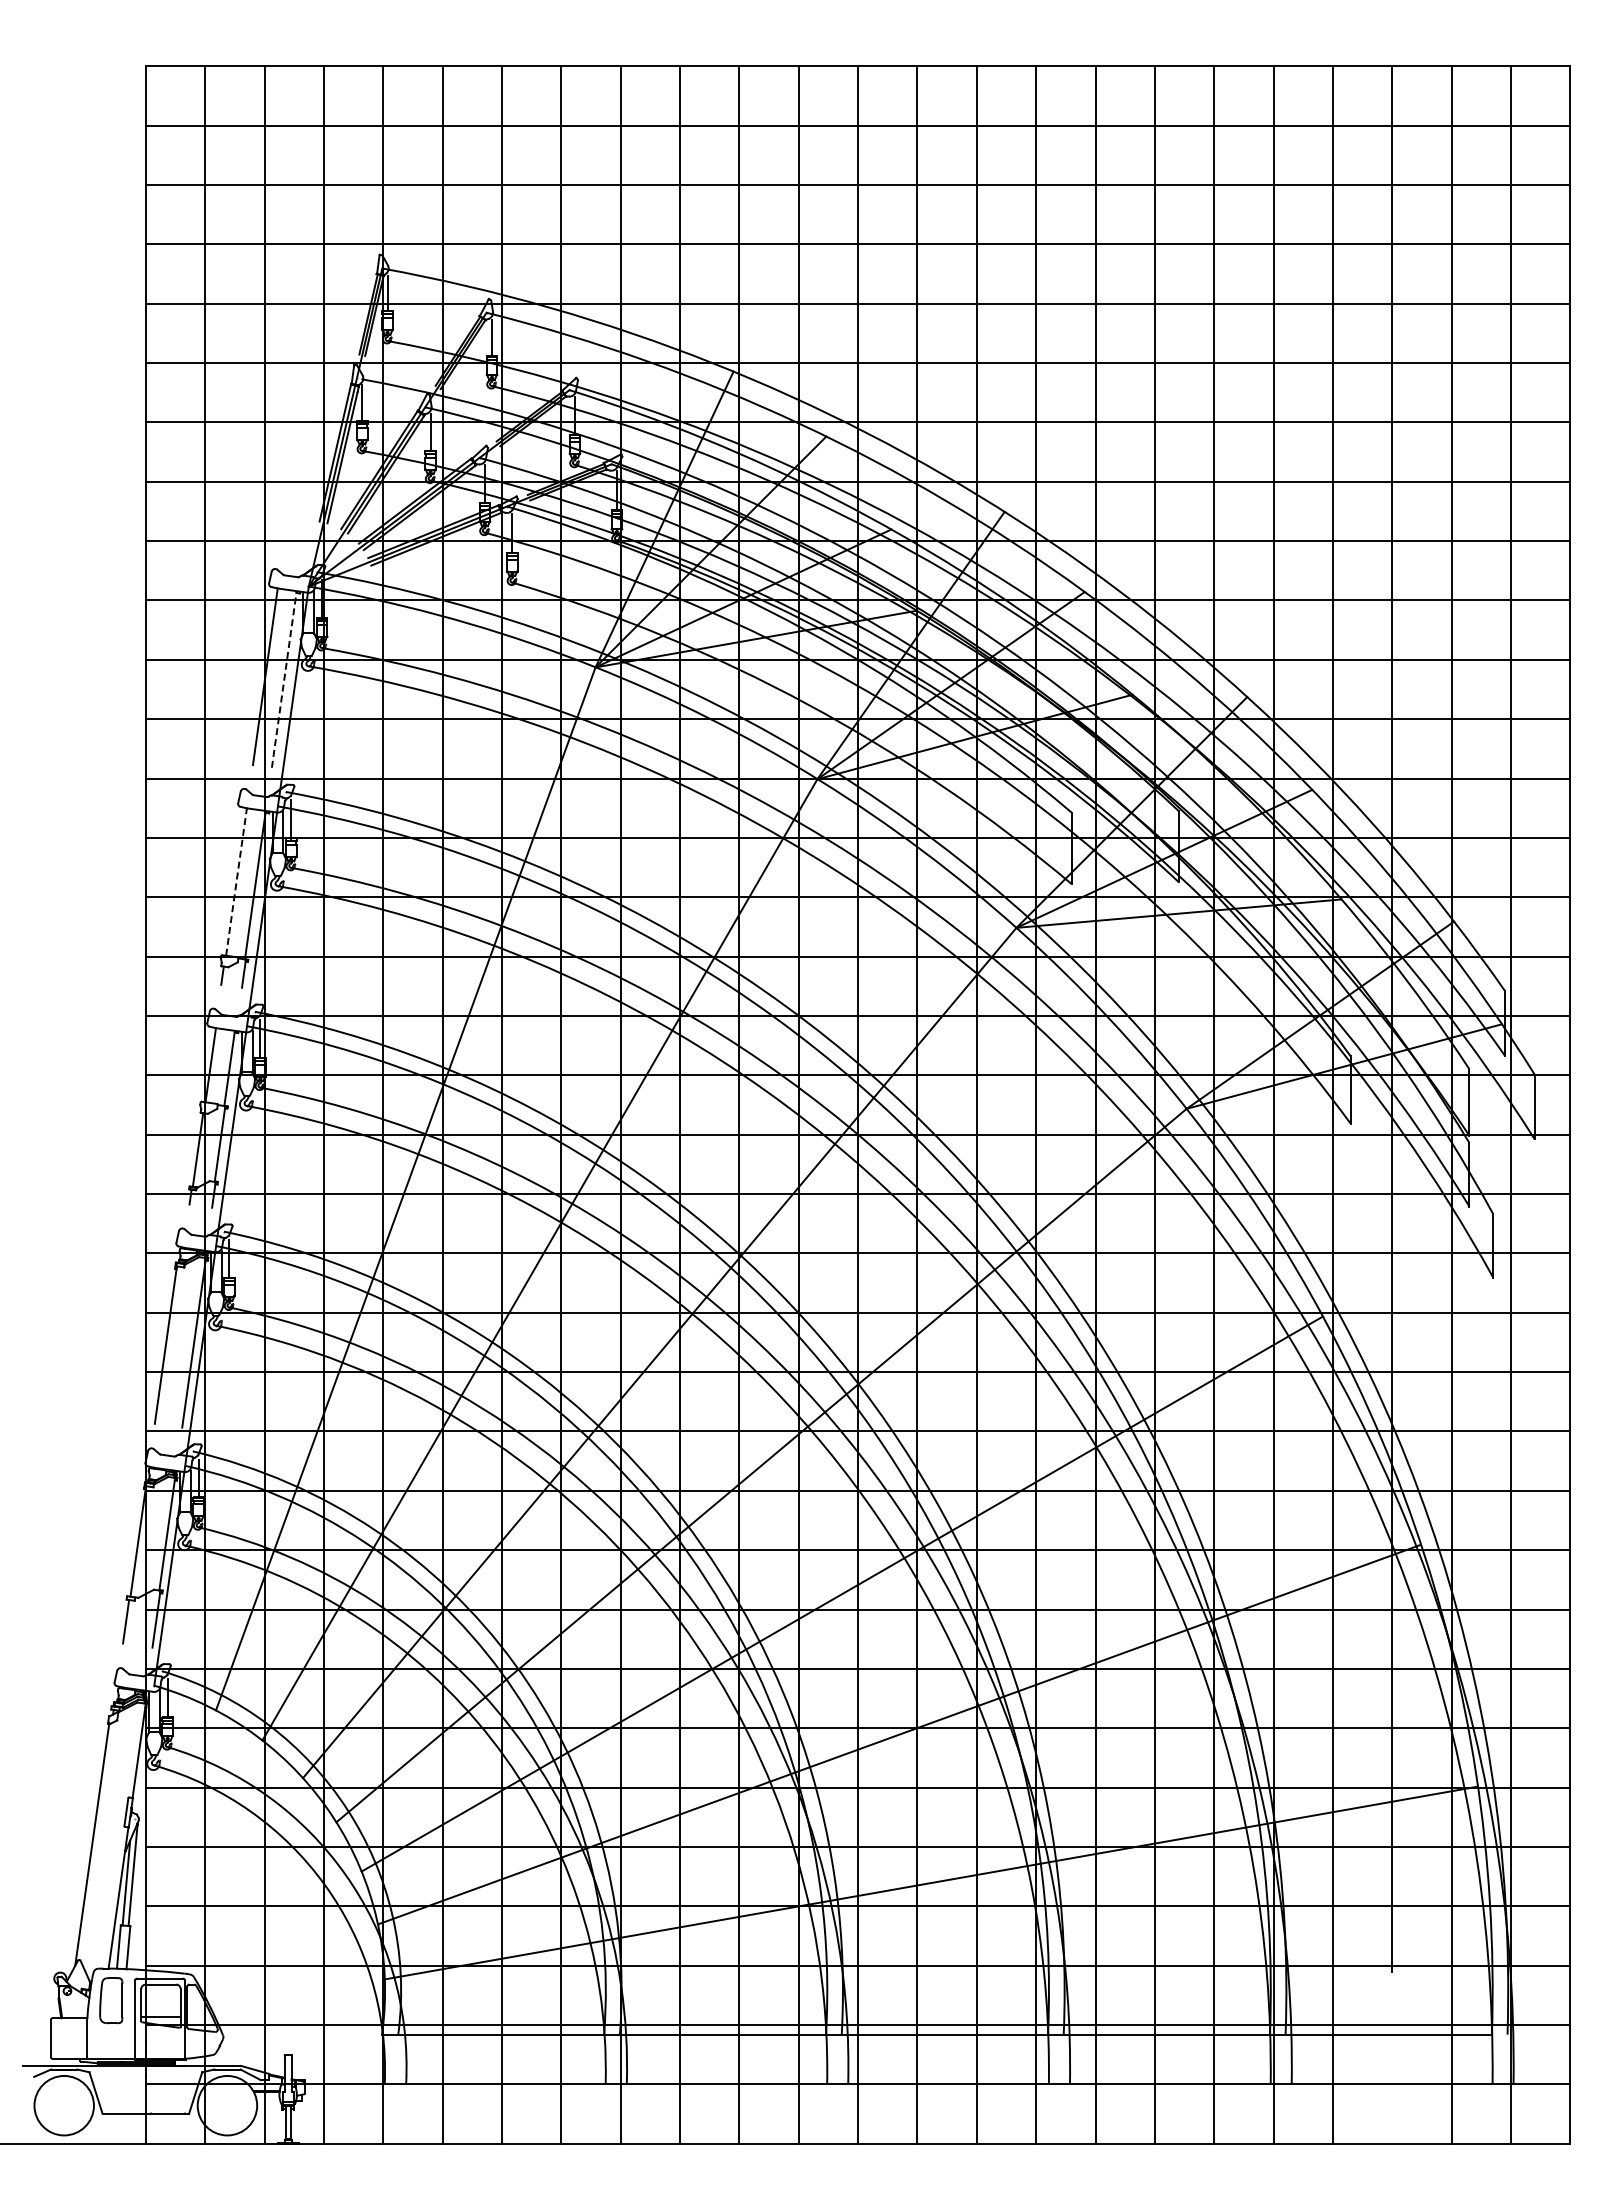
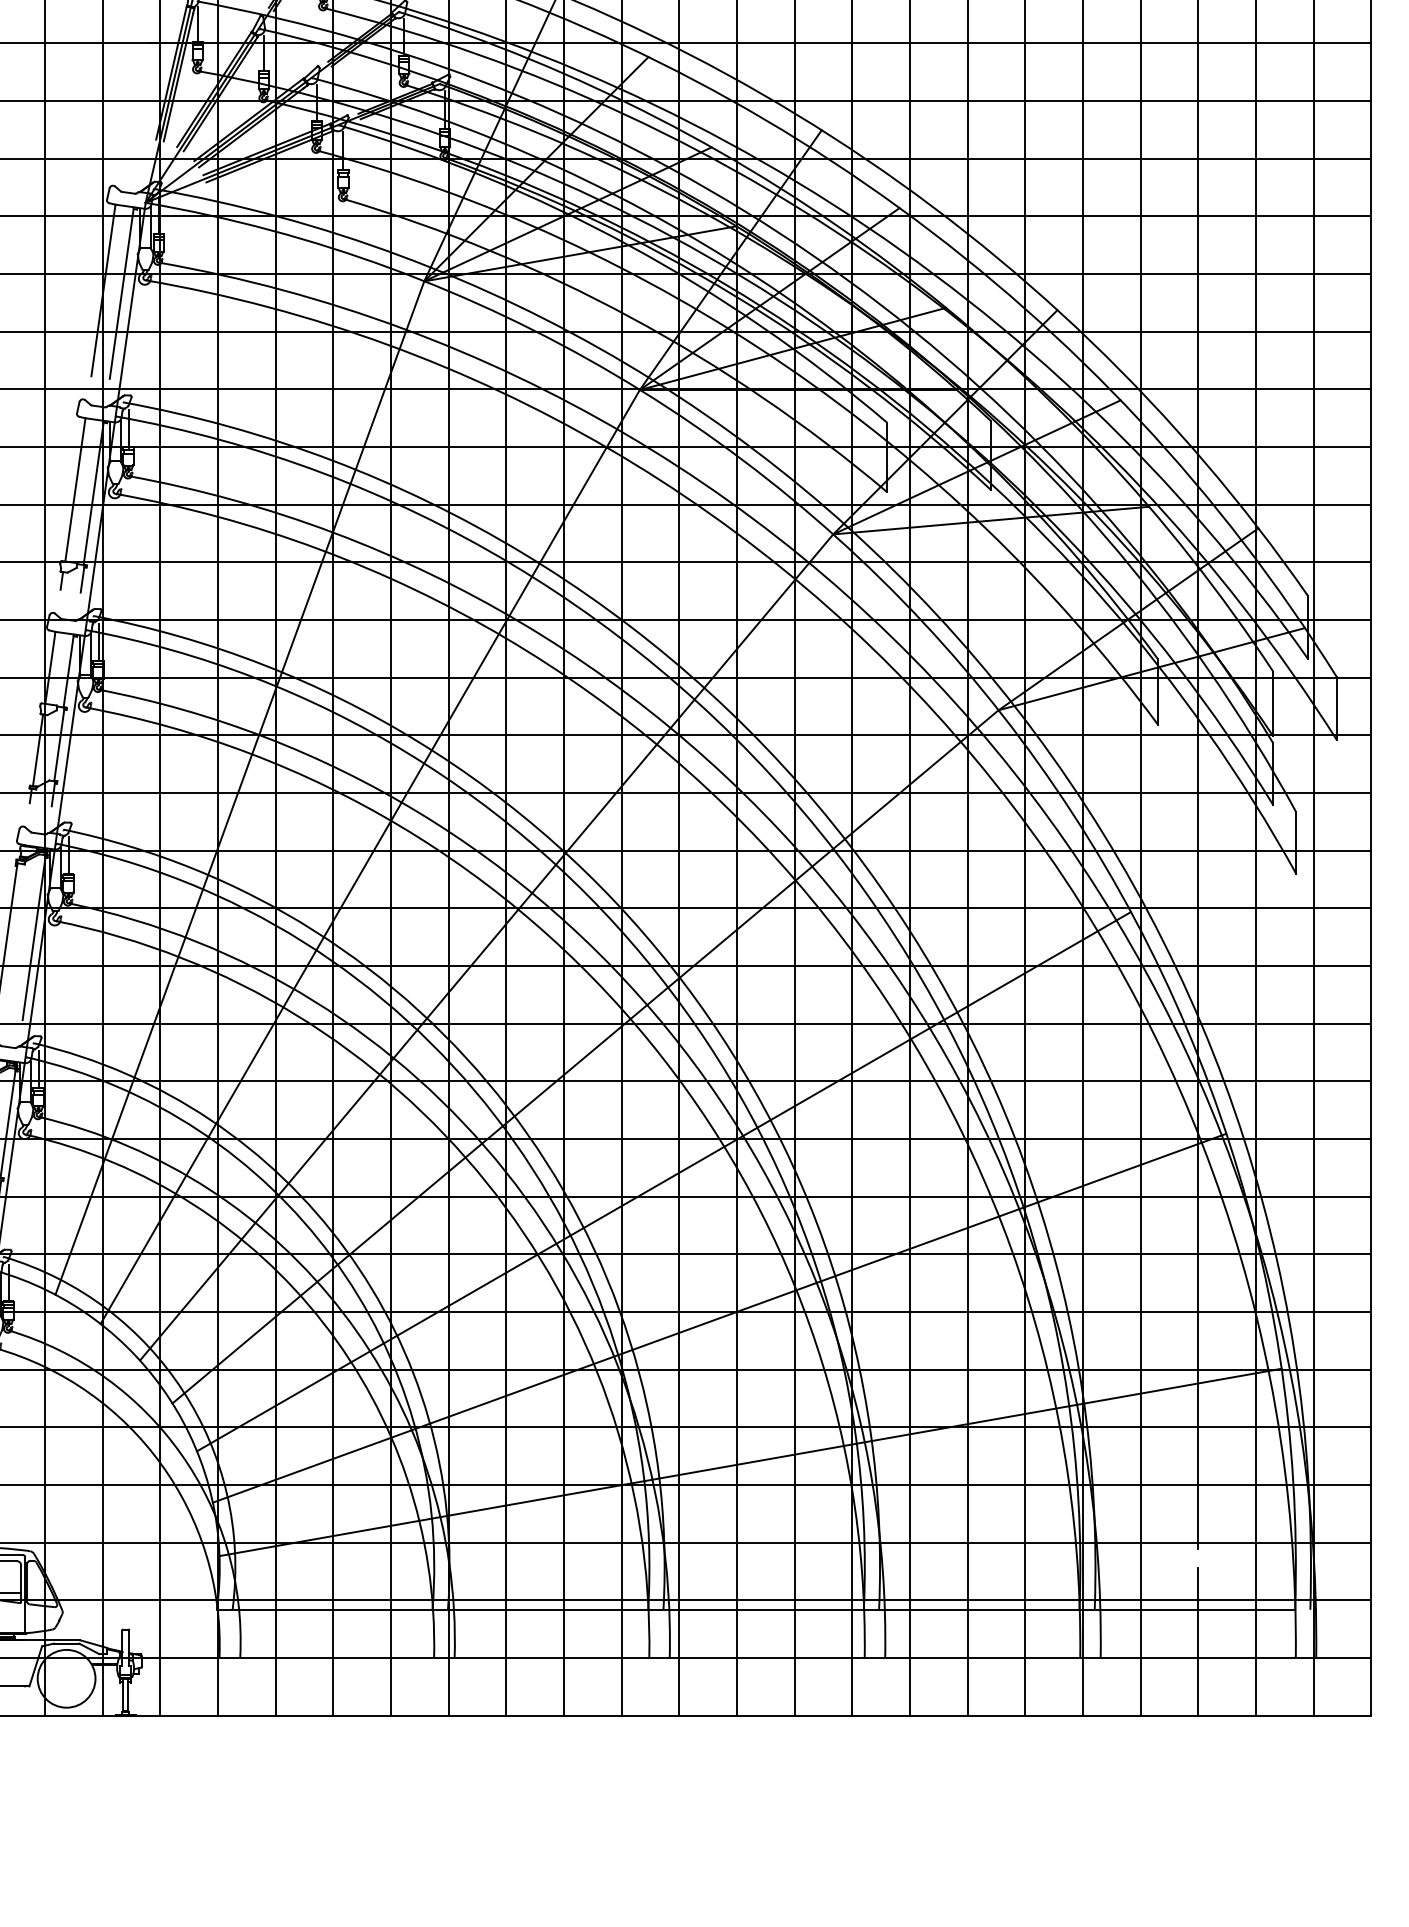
line: (284, 679) -> (122, 293), dashed -> solid
line: (236, 881) -> (75, 489), dashed -> solid
line: (1392, 2067) -> (1198, 1641), added

